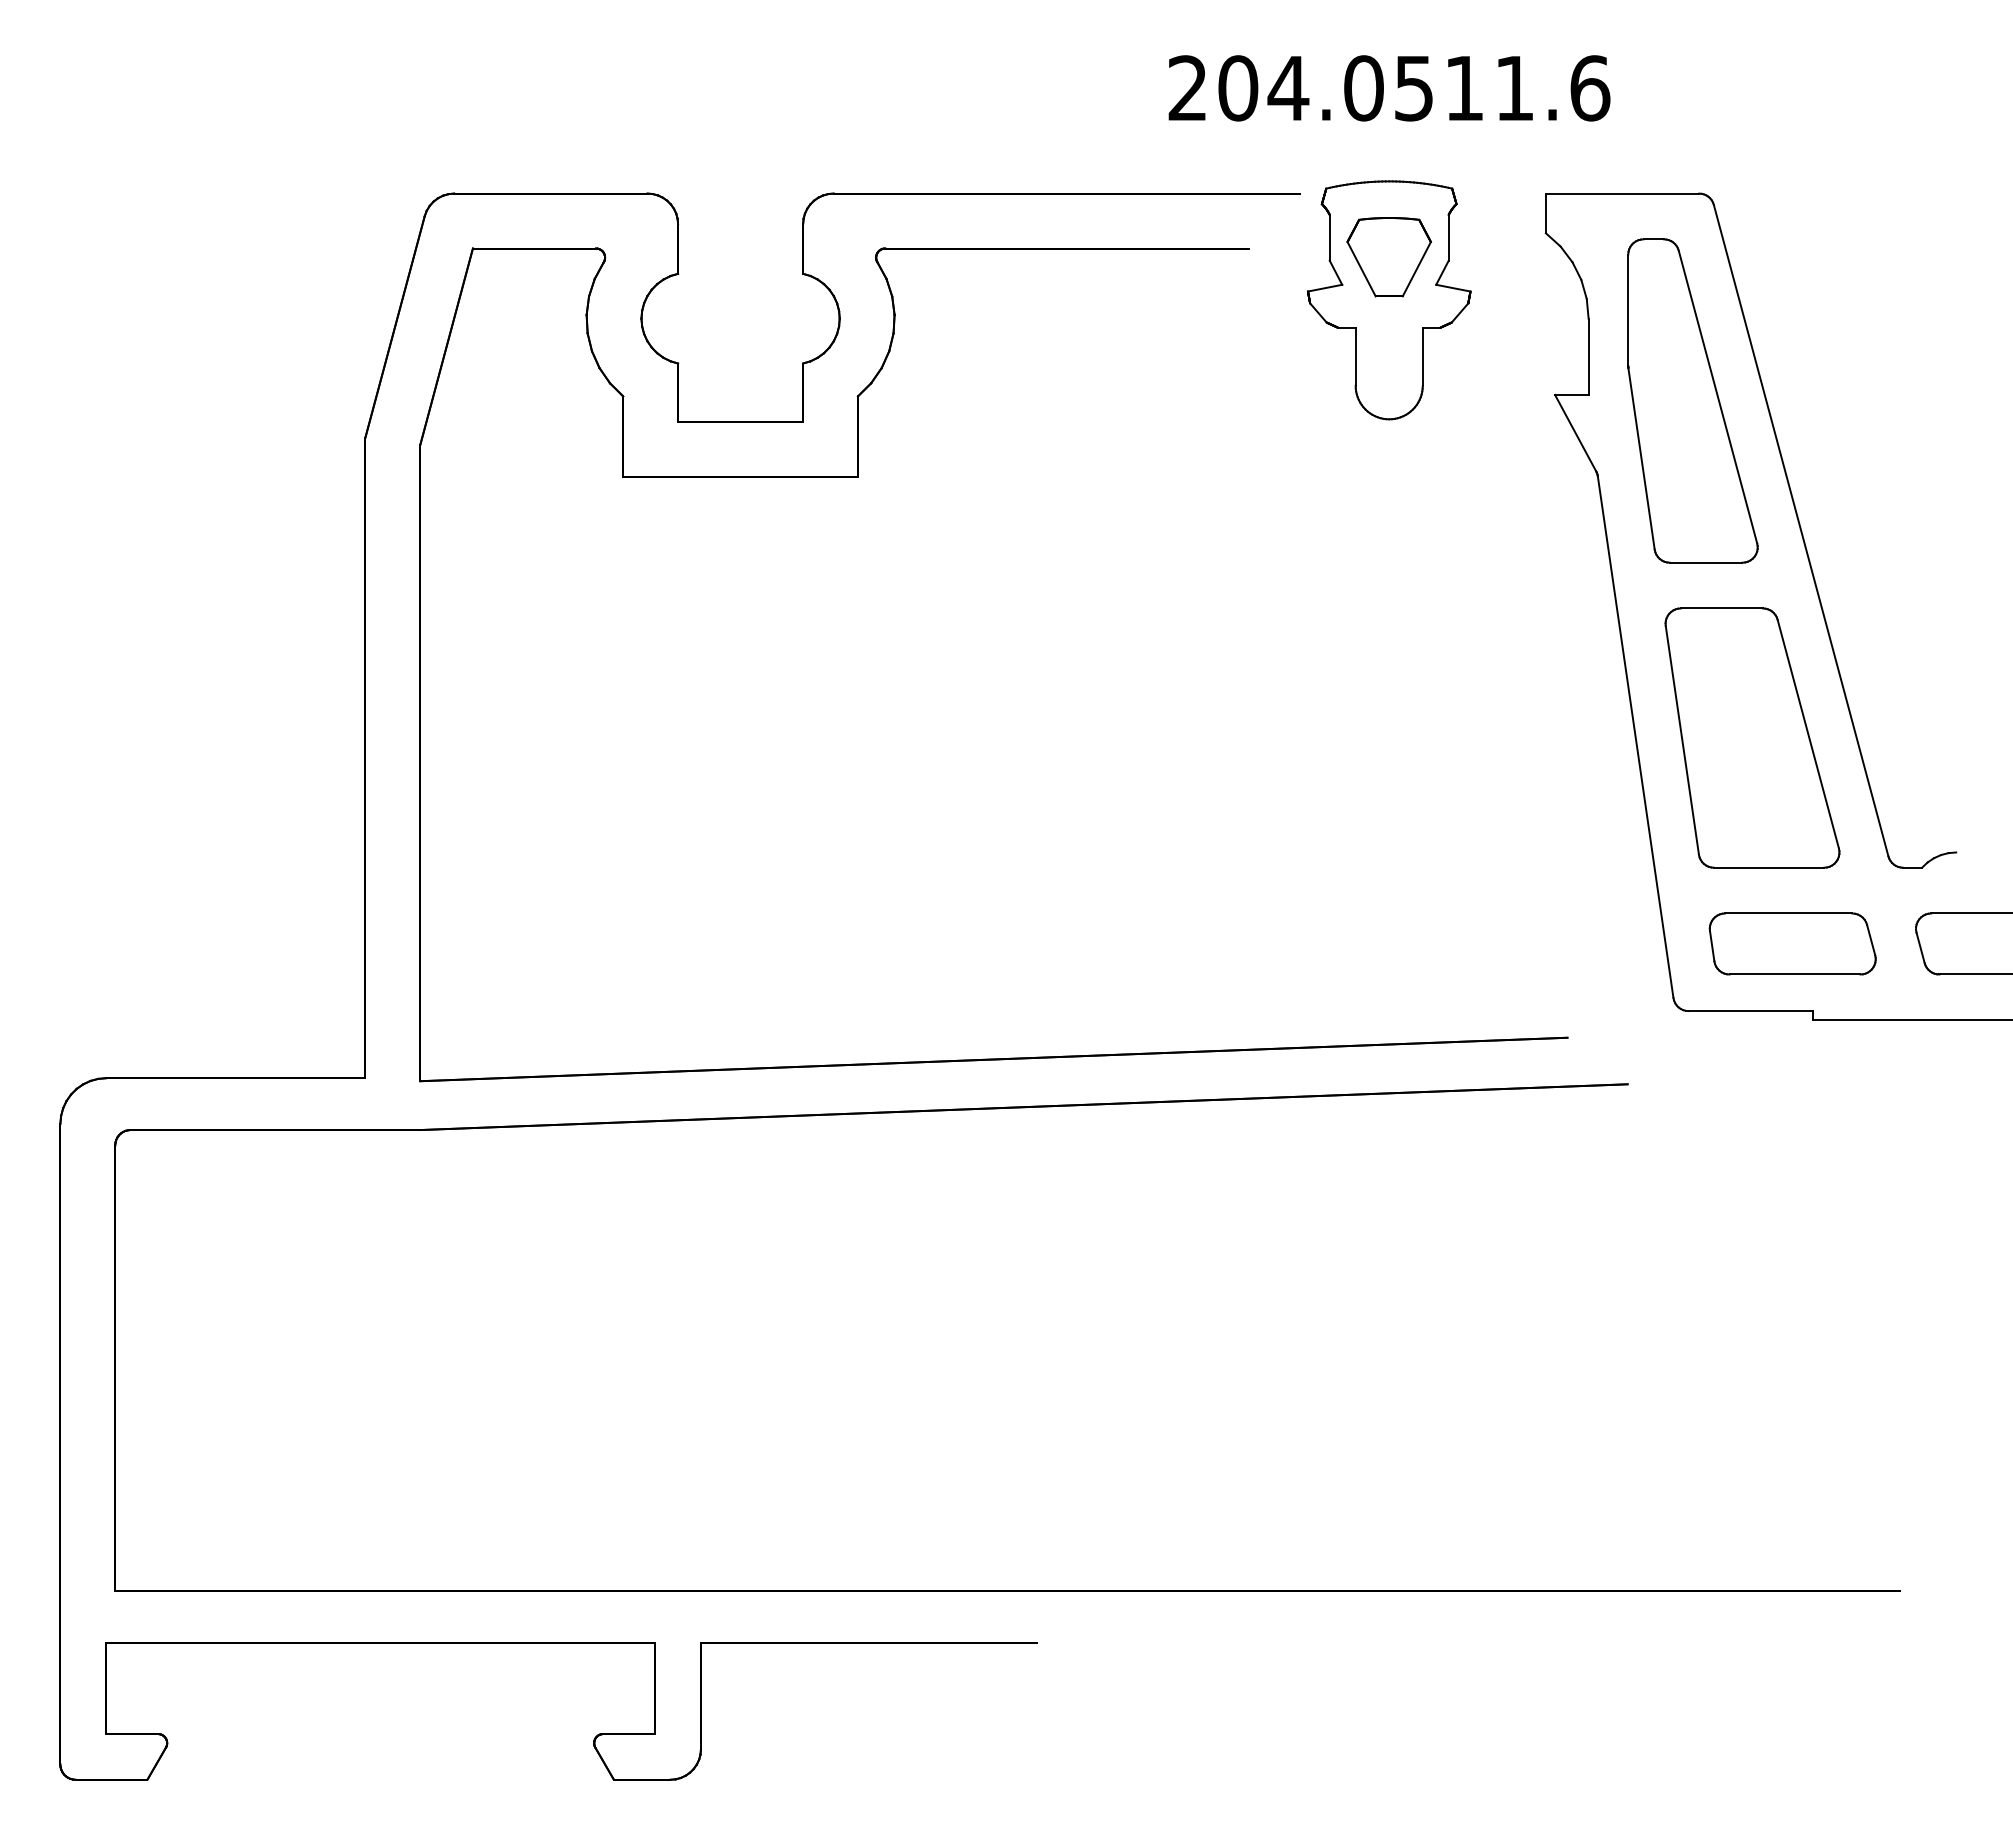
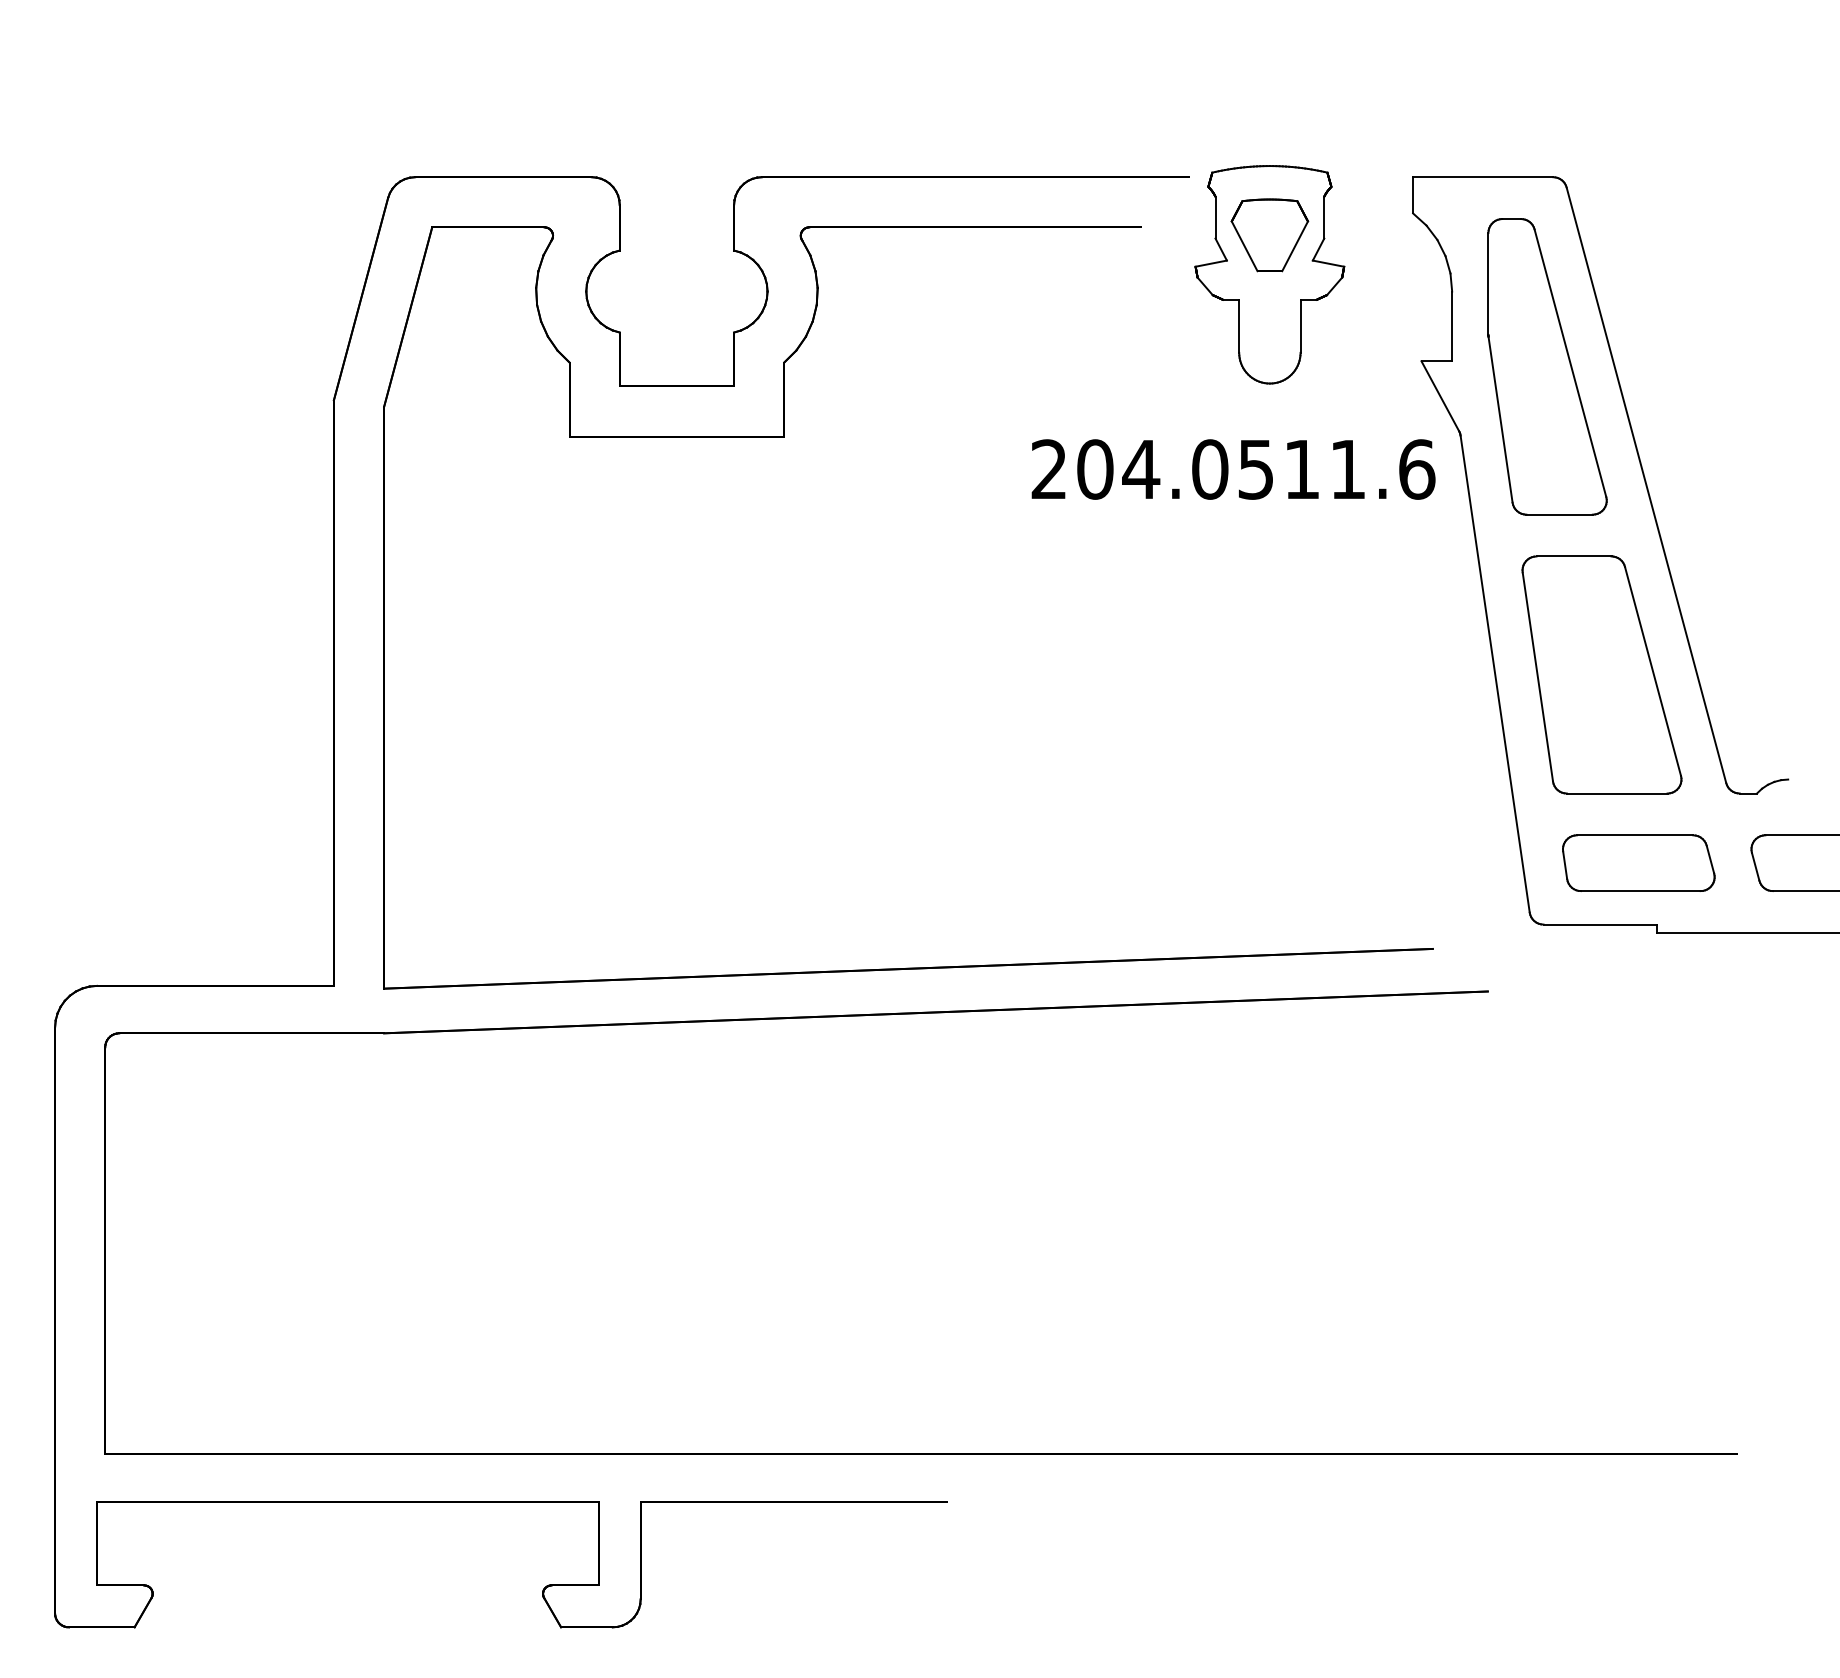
text: (1389, 88) -> (1233, 469), moved

